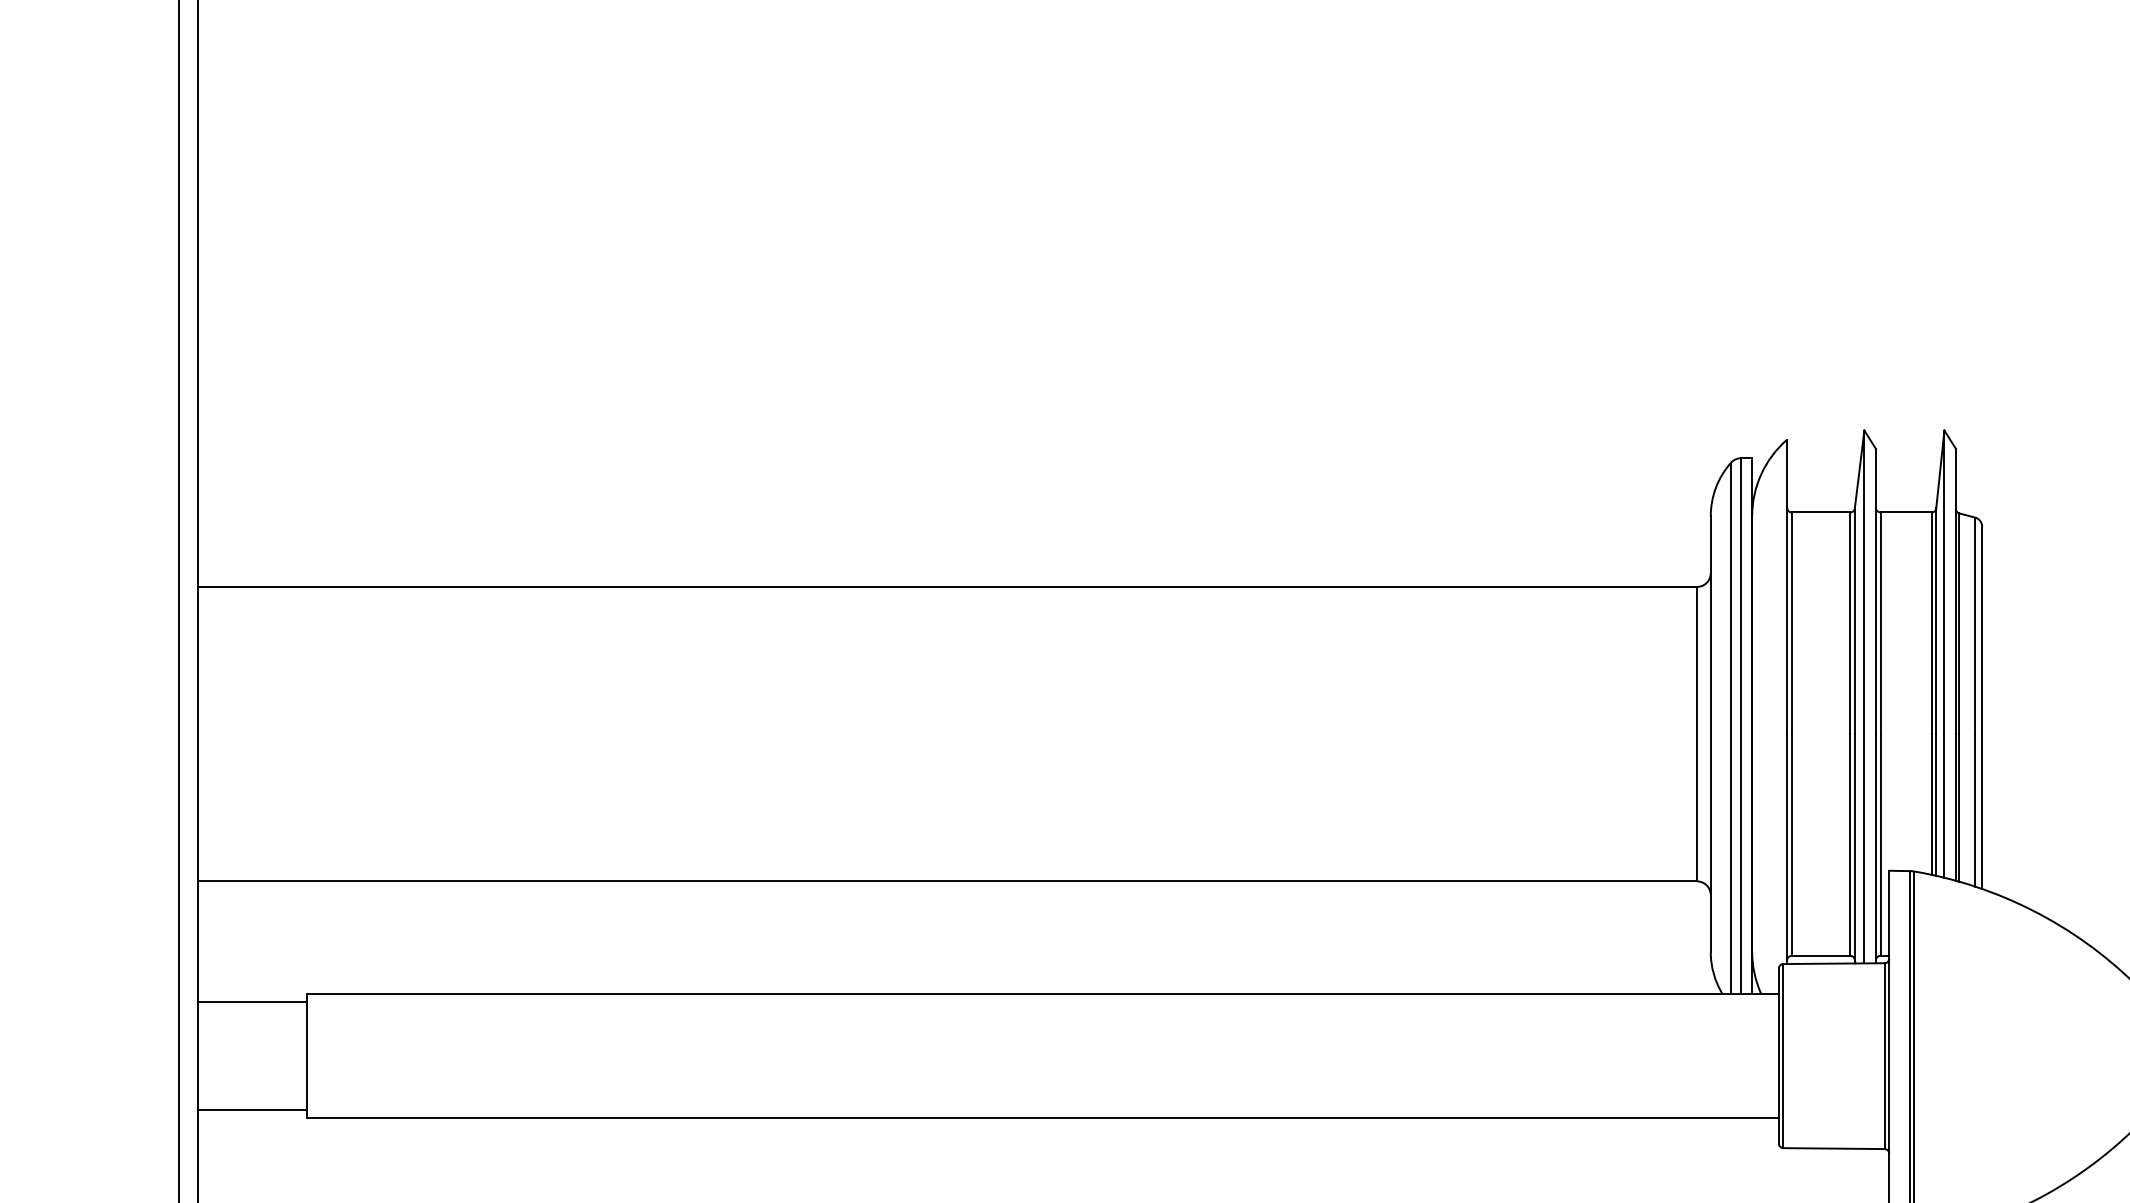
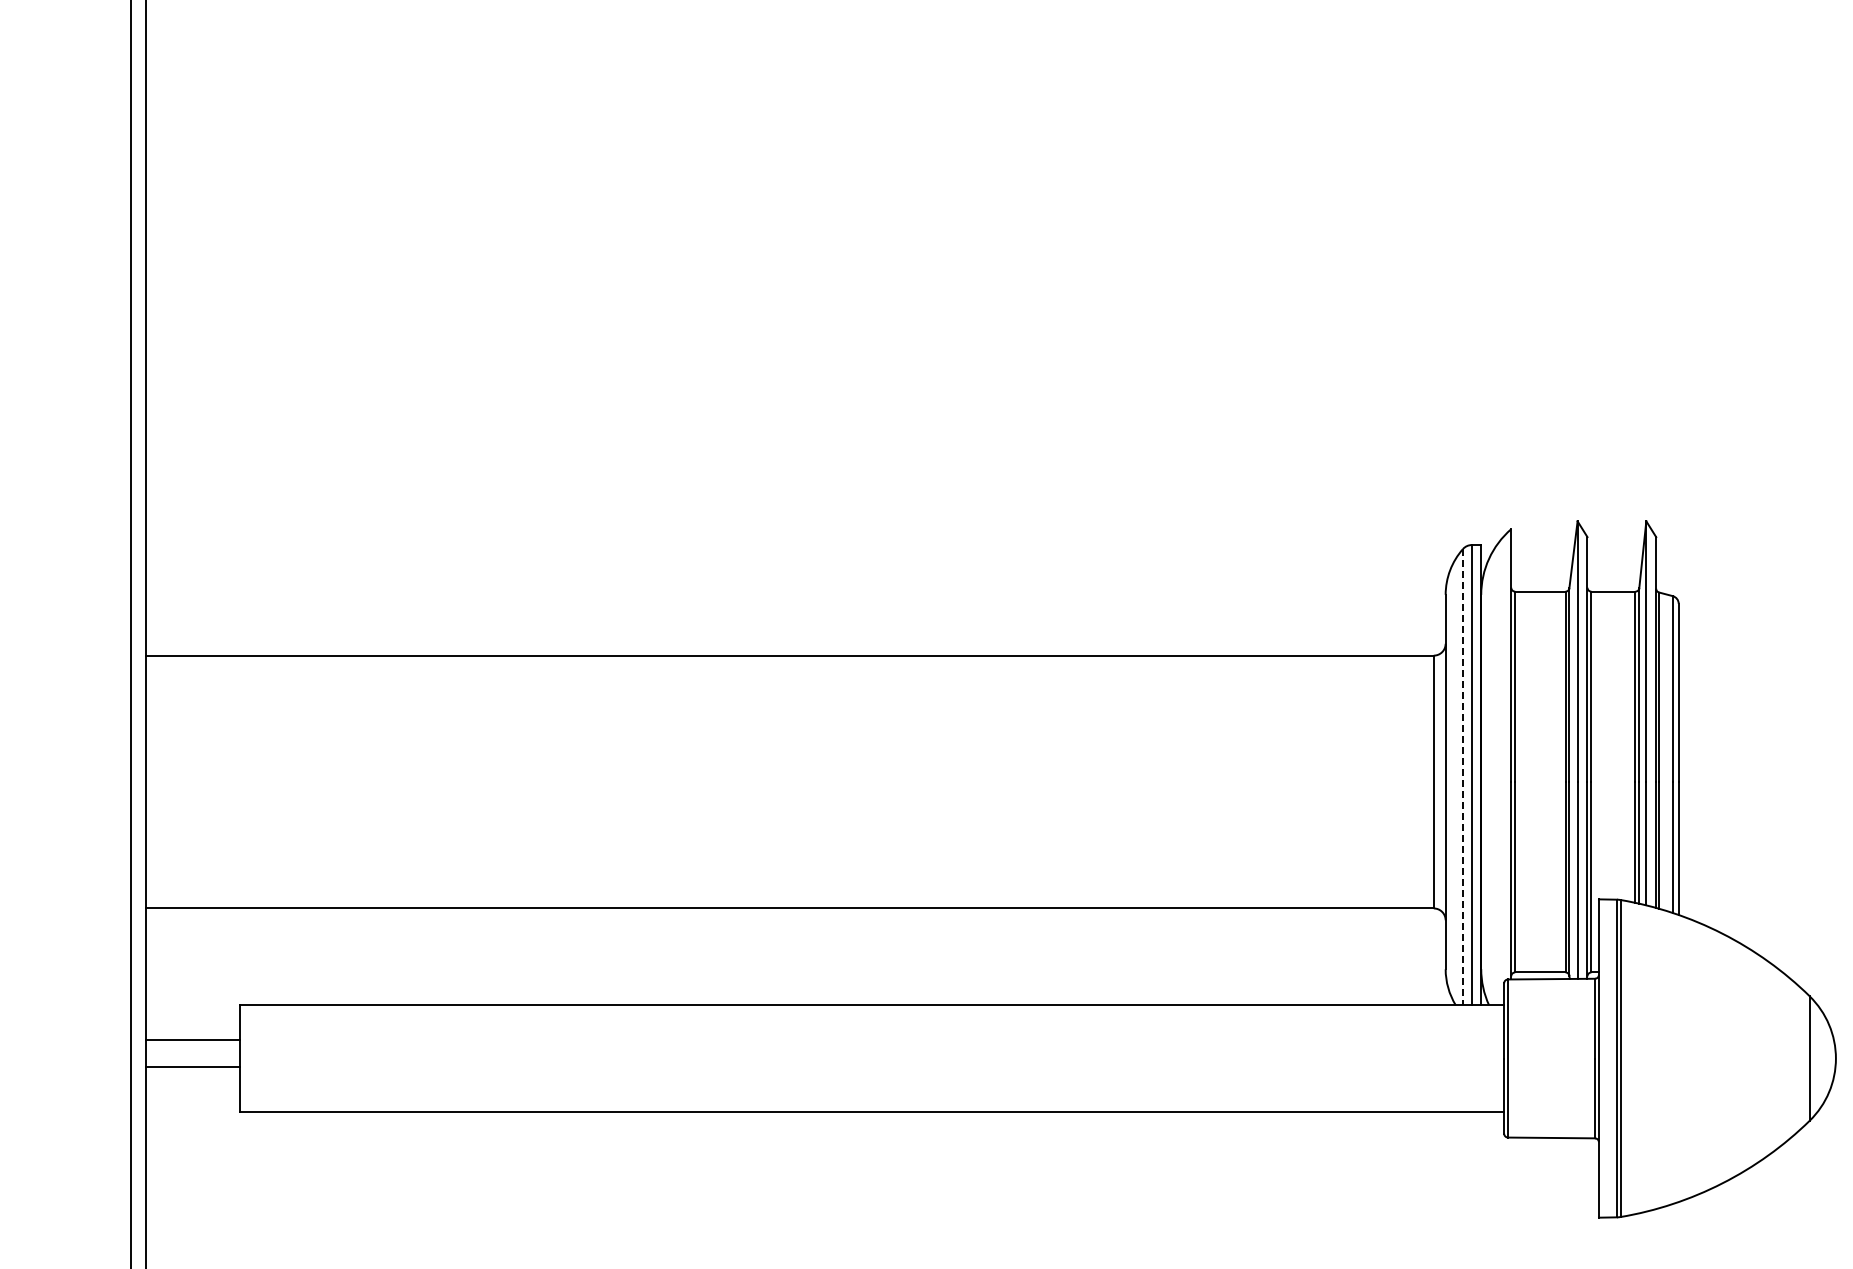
line: (1731, 728) -> (1463, 777), solid -> dashed
line: (252, 1001) -> (193, 1066), moved
line: (252, 1110) -> (193, 1040), moved

